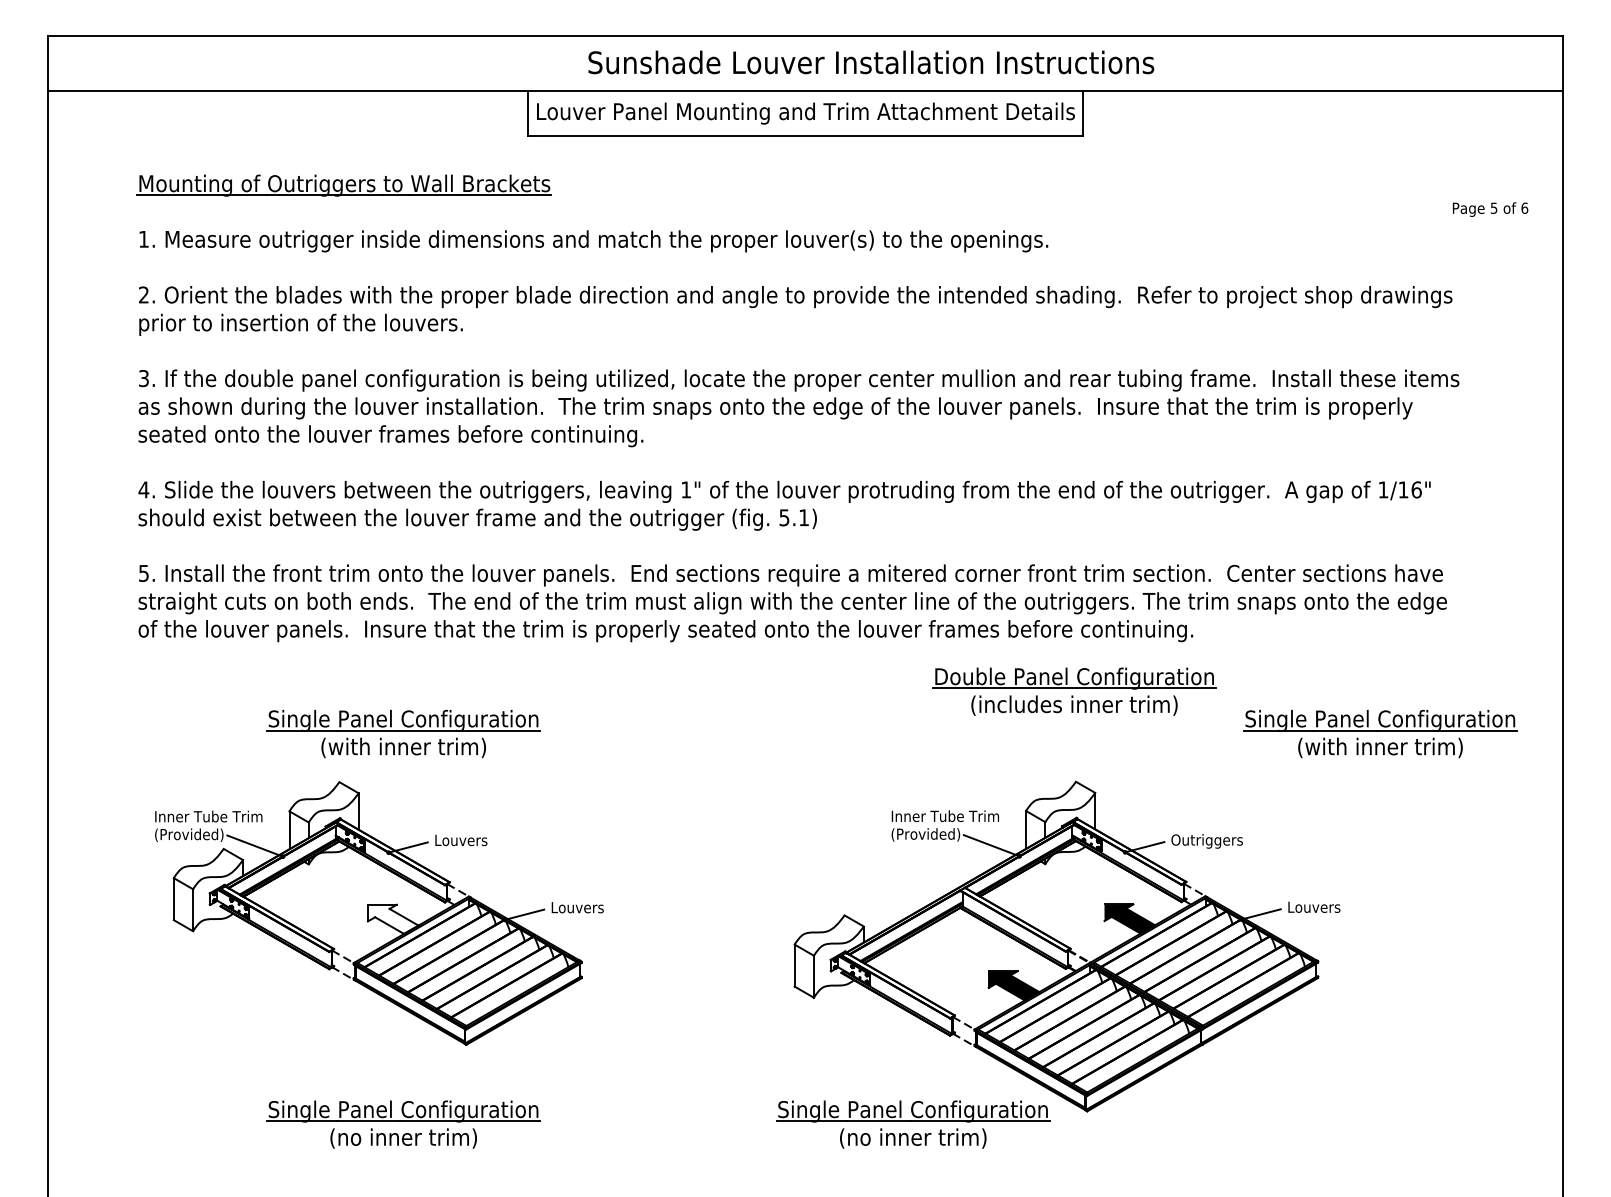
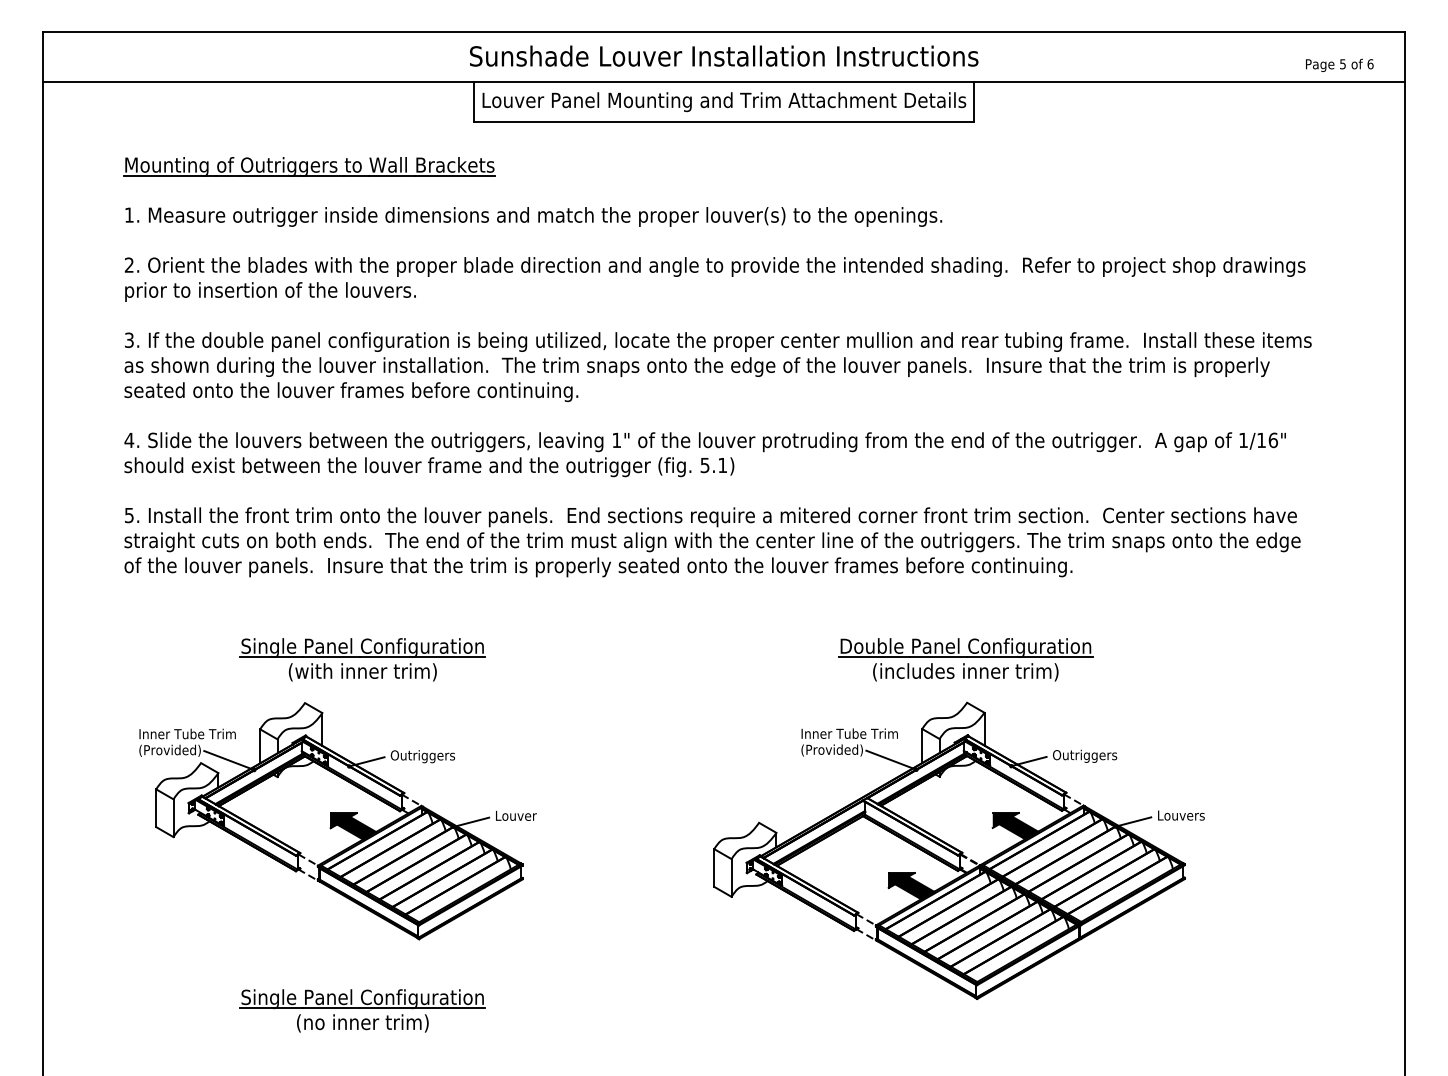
text: (871, 61) -> (724, 55), moved
text: (1490, 208) -> (1339, 64), moved
part: (1074, 691) -> (965, 659), moved
part: (1380, 733) -> (1240, 659), removed
text: (470, 841) -> (422, 756), Louvers -> Outriggers
text: (600, 908) -> (539, 816), Louvers -> Louver
fill: (393, 919) -> (353, 826), added
part: (912, 1124) -> (820, 1010), removed

